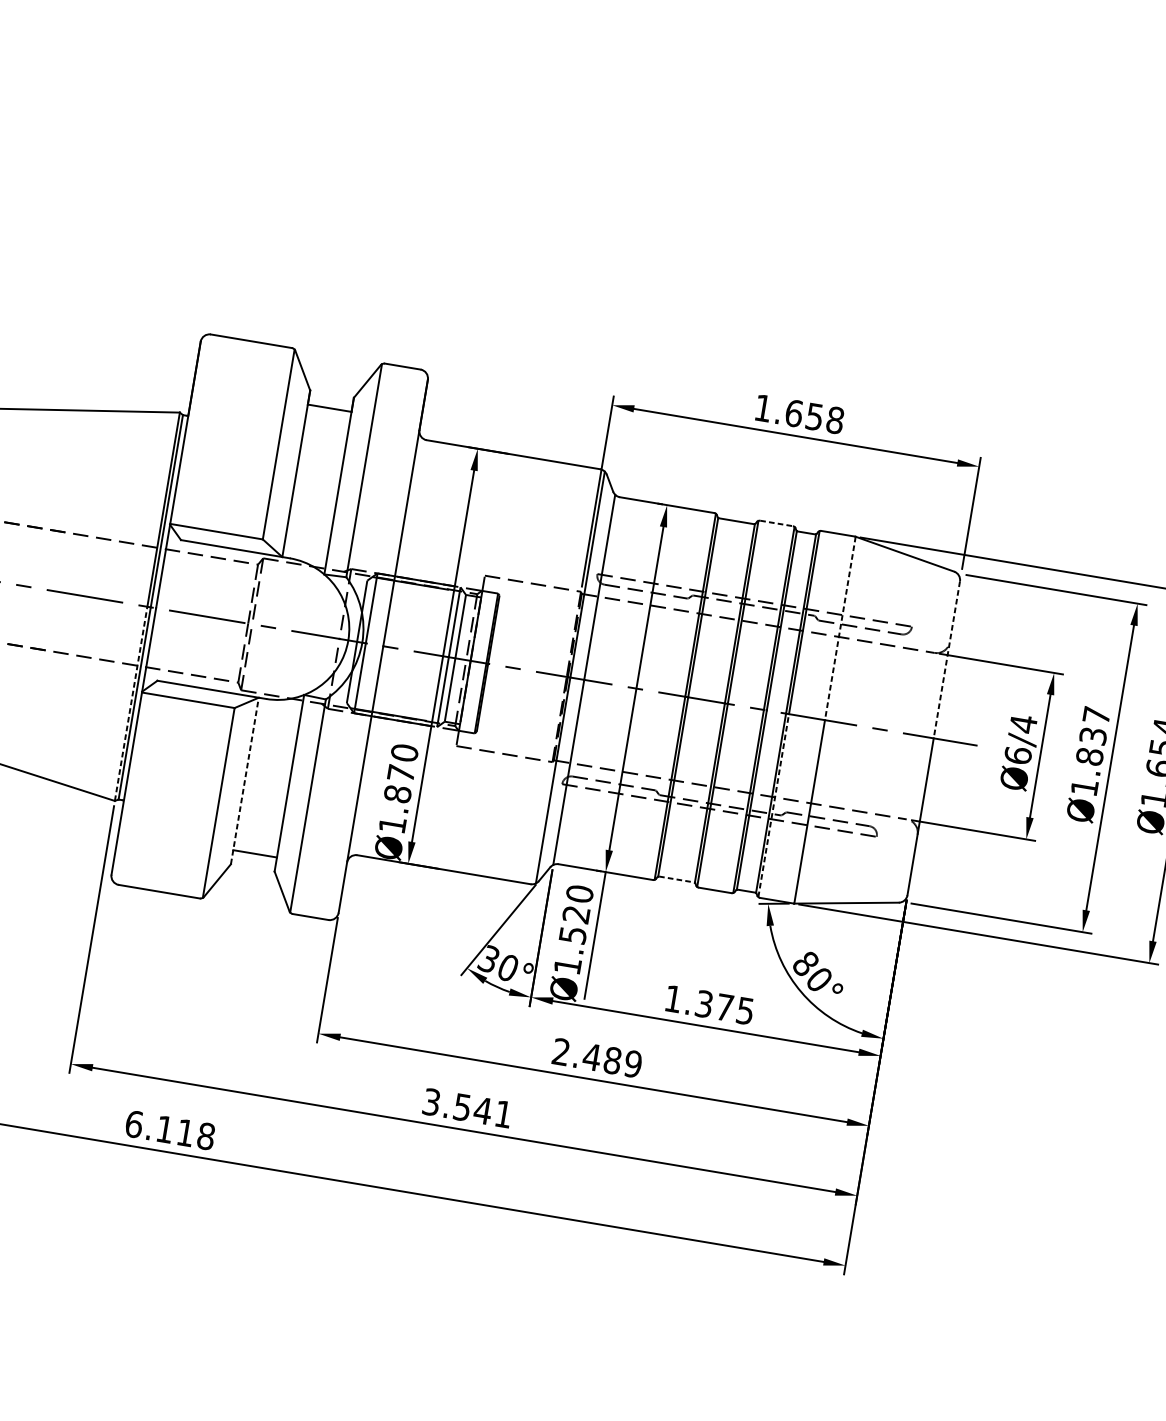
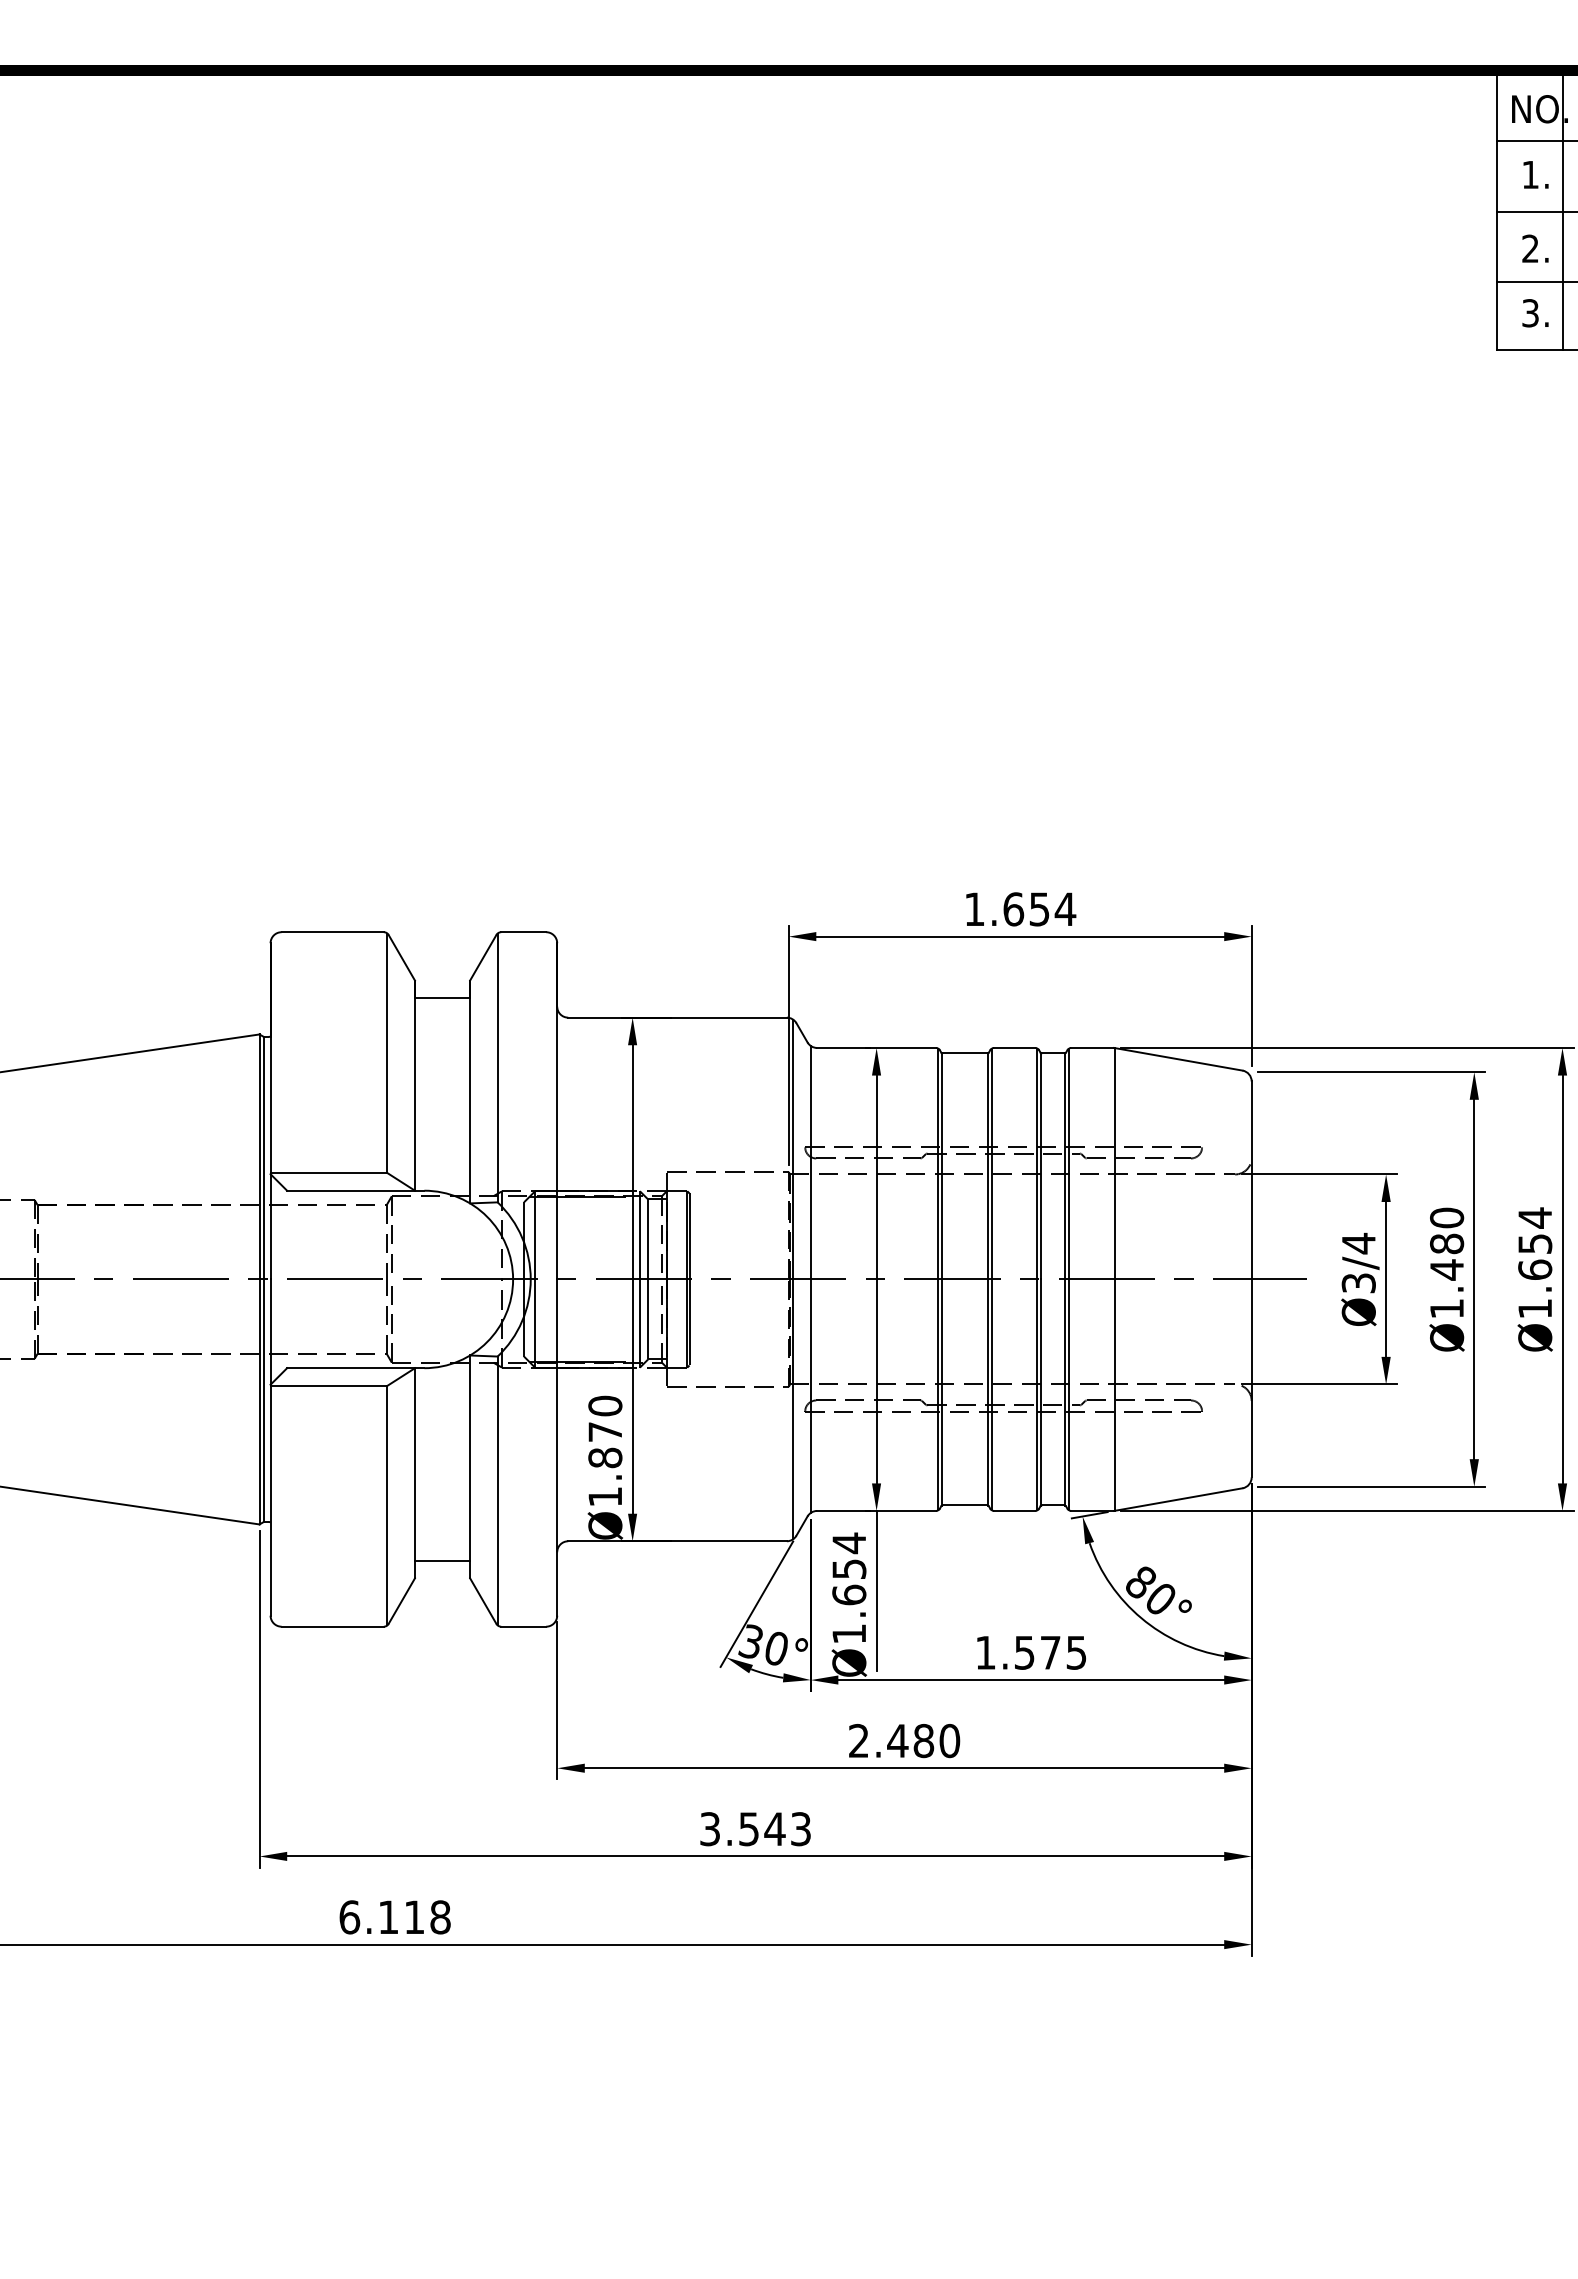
text: (835, 420) -> (1065, 909), 1.658 -> 1.654
line: (776, 523) -> (1014, 1047), dashed -> solid
line: (840, 628) -> (1114, 1163), dashed -> solid
line: (946, 659) -> (1251, 1180), dashed -> solid
line: (131, 703) -> (259, 1401), dashed -> solid
text: (1093, 735) -> (1447, 1243), Ø1.837 -> Ø1.480
text: (1017, 754) -> (1358, 1282), Ø6/4 -> Ø3/4
line: (244, 780) -> (414, 1472), dashed -> solid
line: (774, 805) -> (1069, 1394), dashed -> solid
line: (676, 879) -> (965, 1505), dashed -> solid
text: (576, 914) -> (849, 1568), Ø1.520 -> Ø1.654
text: (704, 1003) -> (1024, 1652), 1.375 -> 1.575
text: (632, 1064) -> (949, 1741), 2.489 -> 2.480
text: (503, 1114) -> (800, 1829), 3.541 -> 3.543

